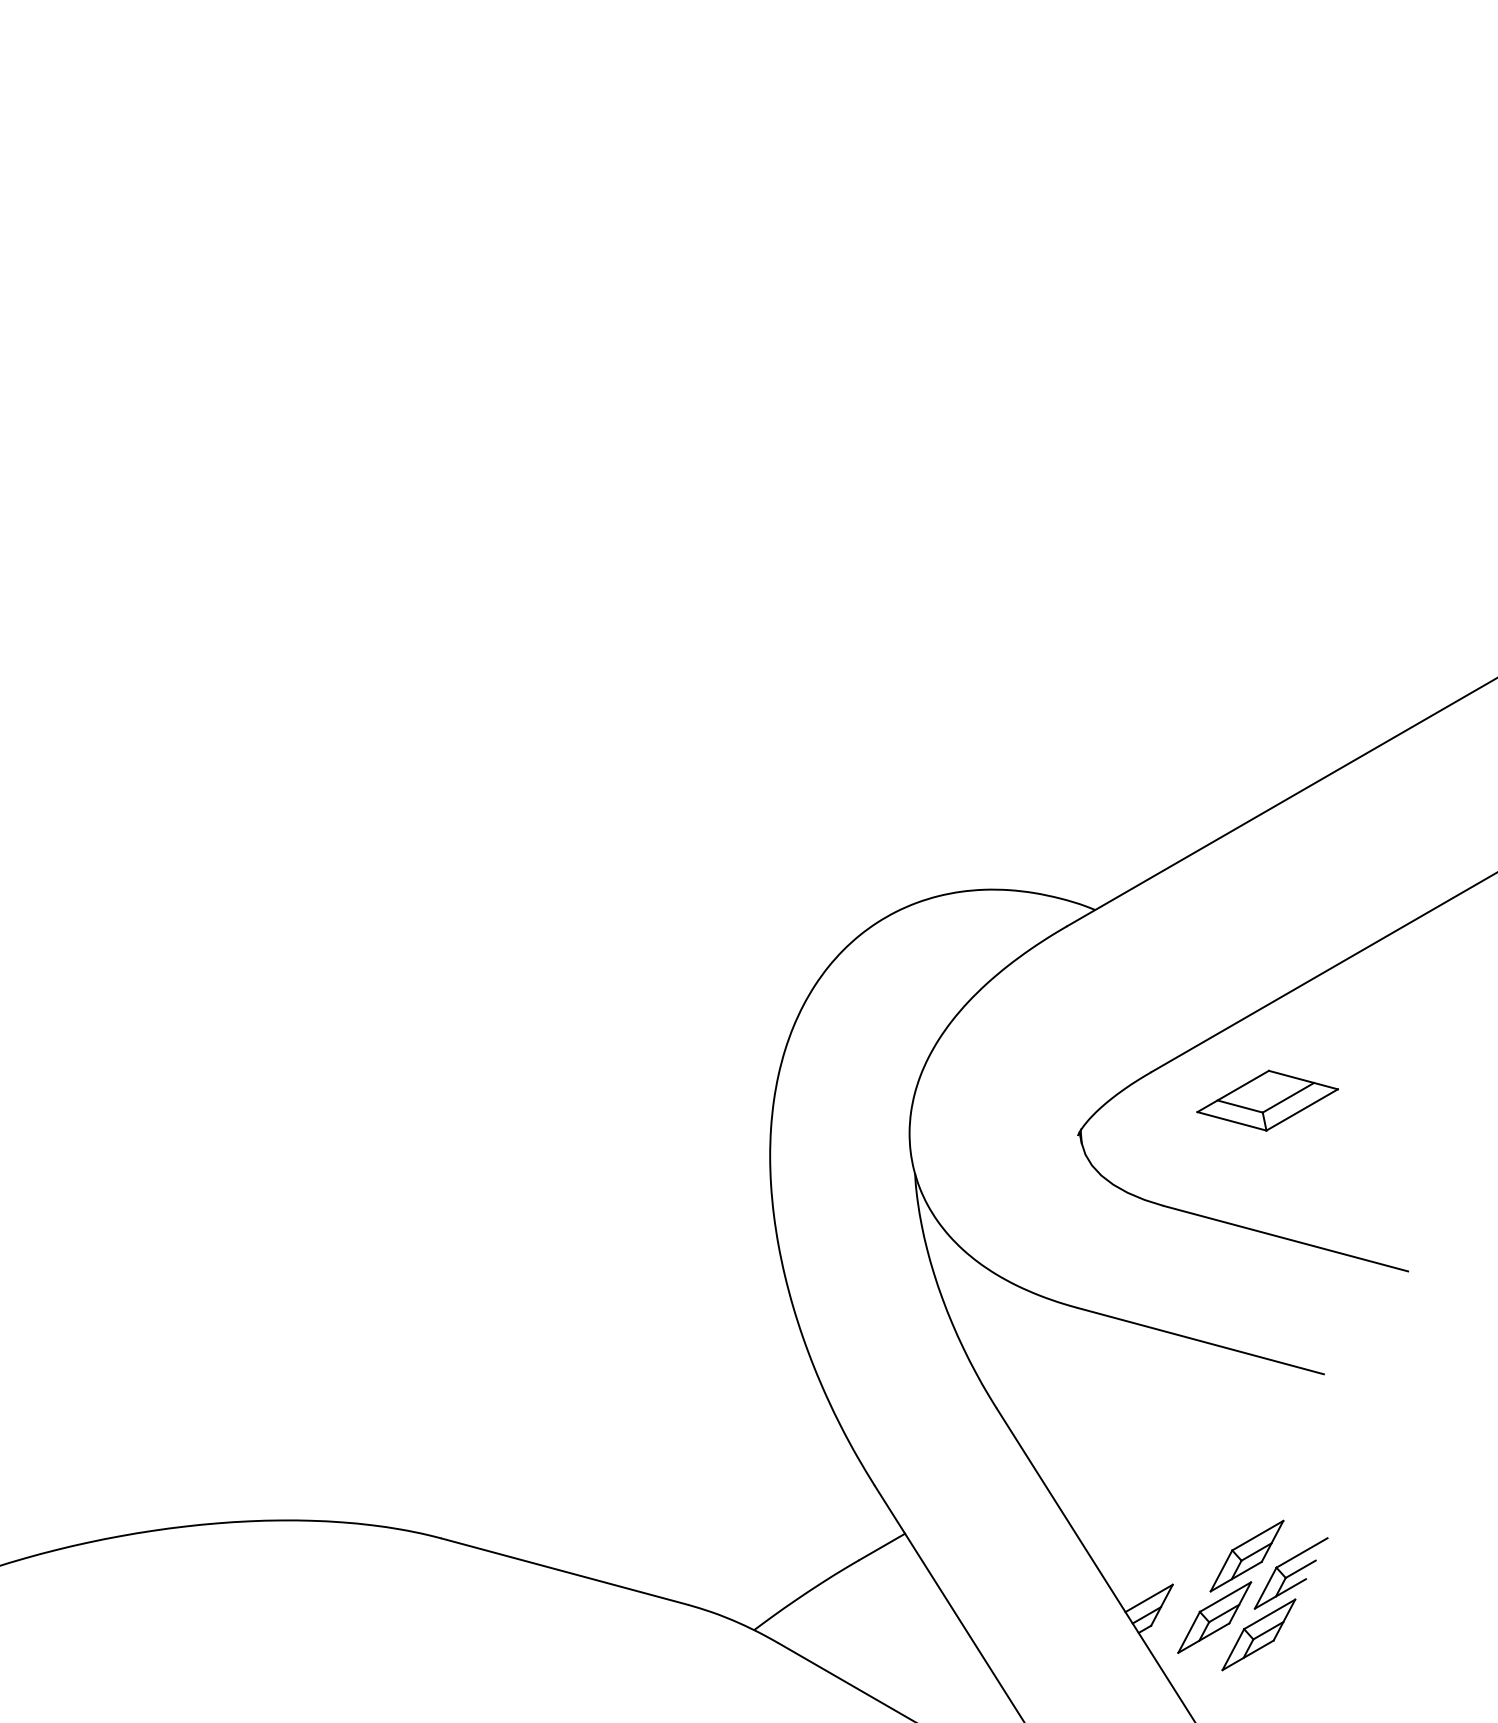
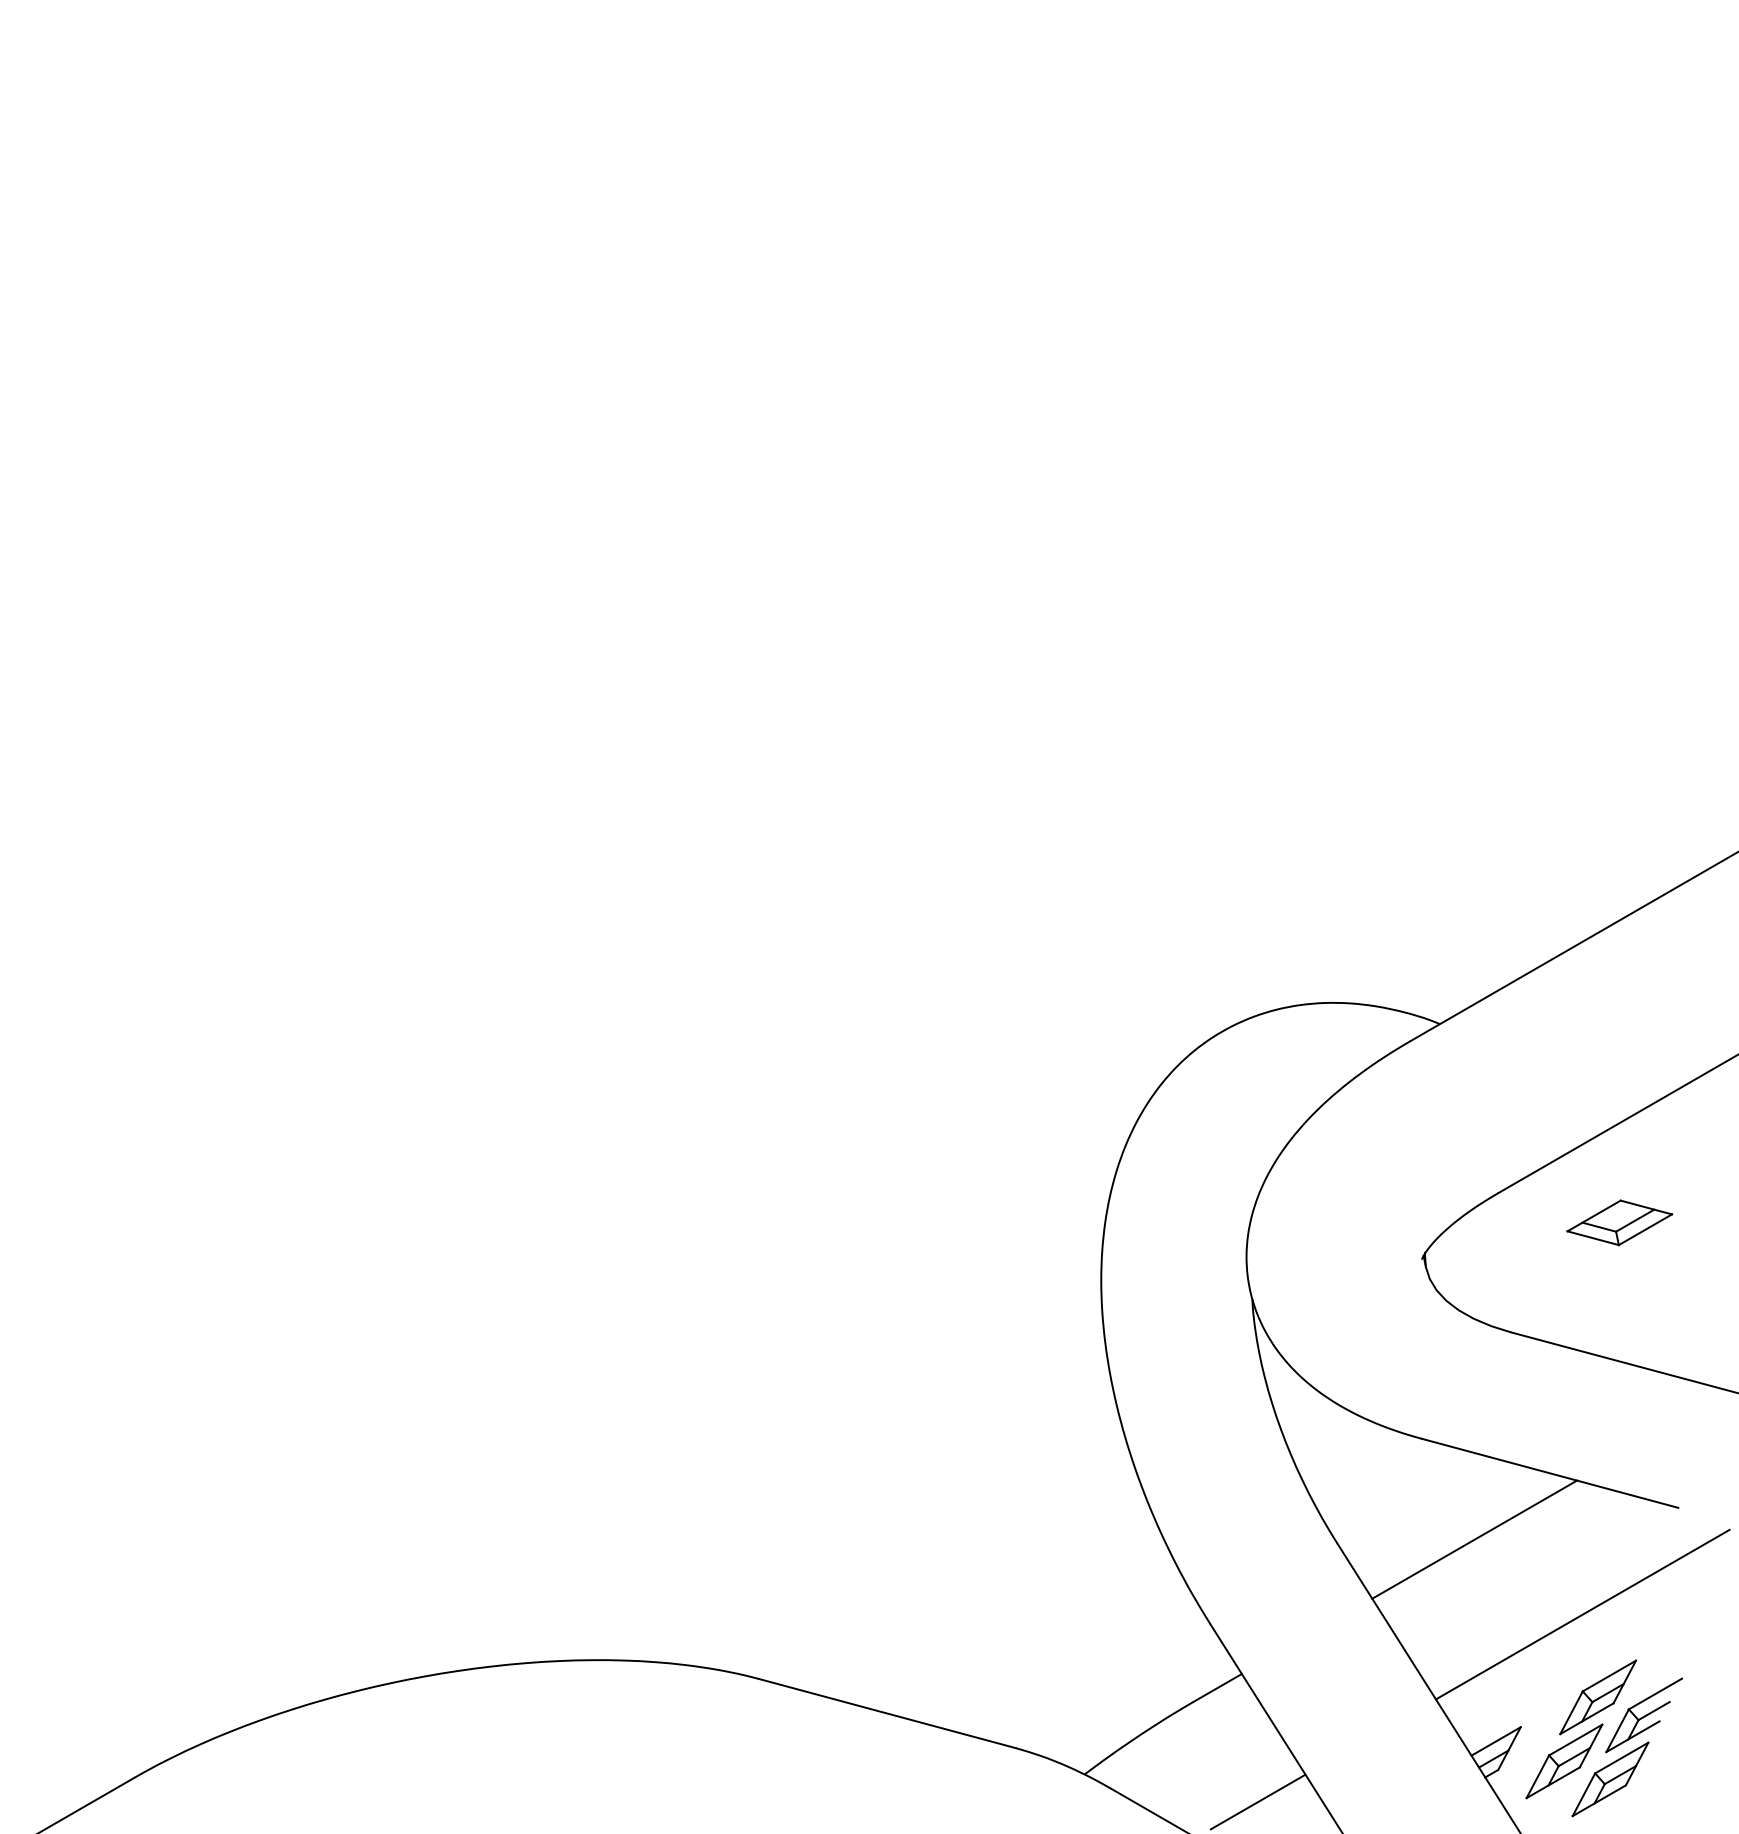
part: (1267, 1100) -> (1619, 1222), size x0.71
line: (1128, 1404) -> (1474, 1539), added
line: (1232, 1476) -> (1582, 1614), added
line: (920, 1656) -> (1257, 1801), added

